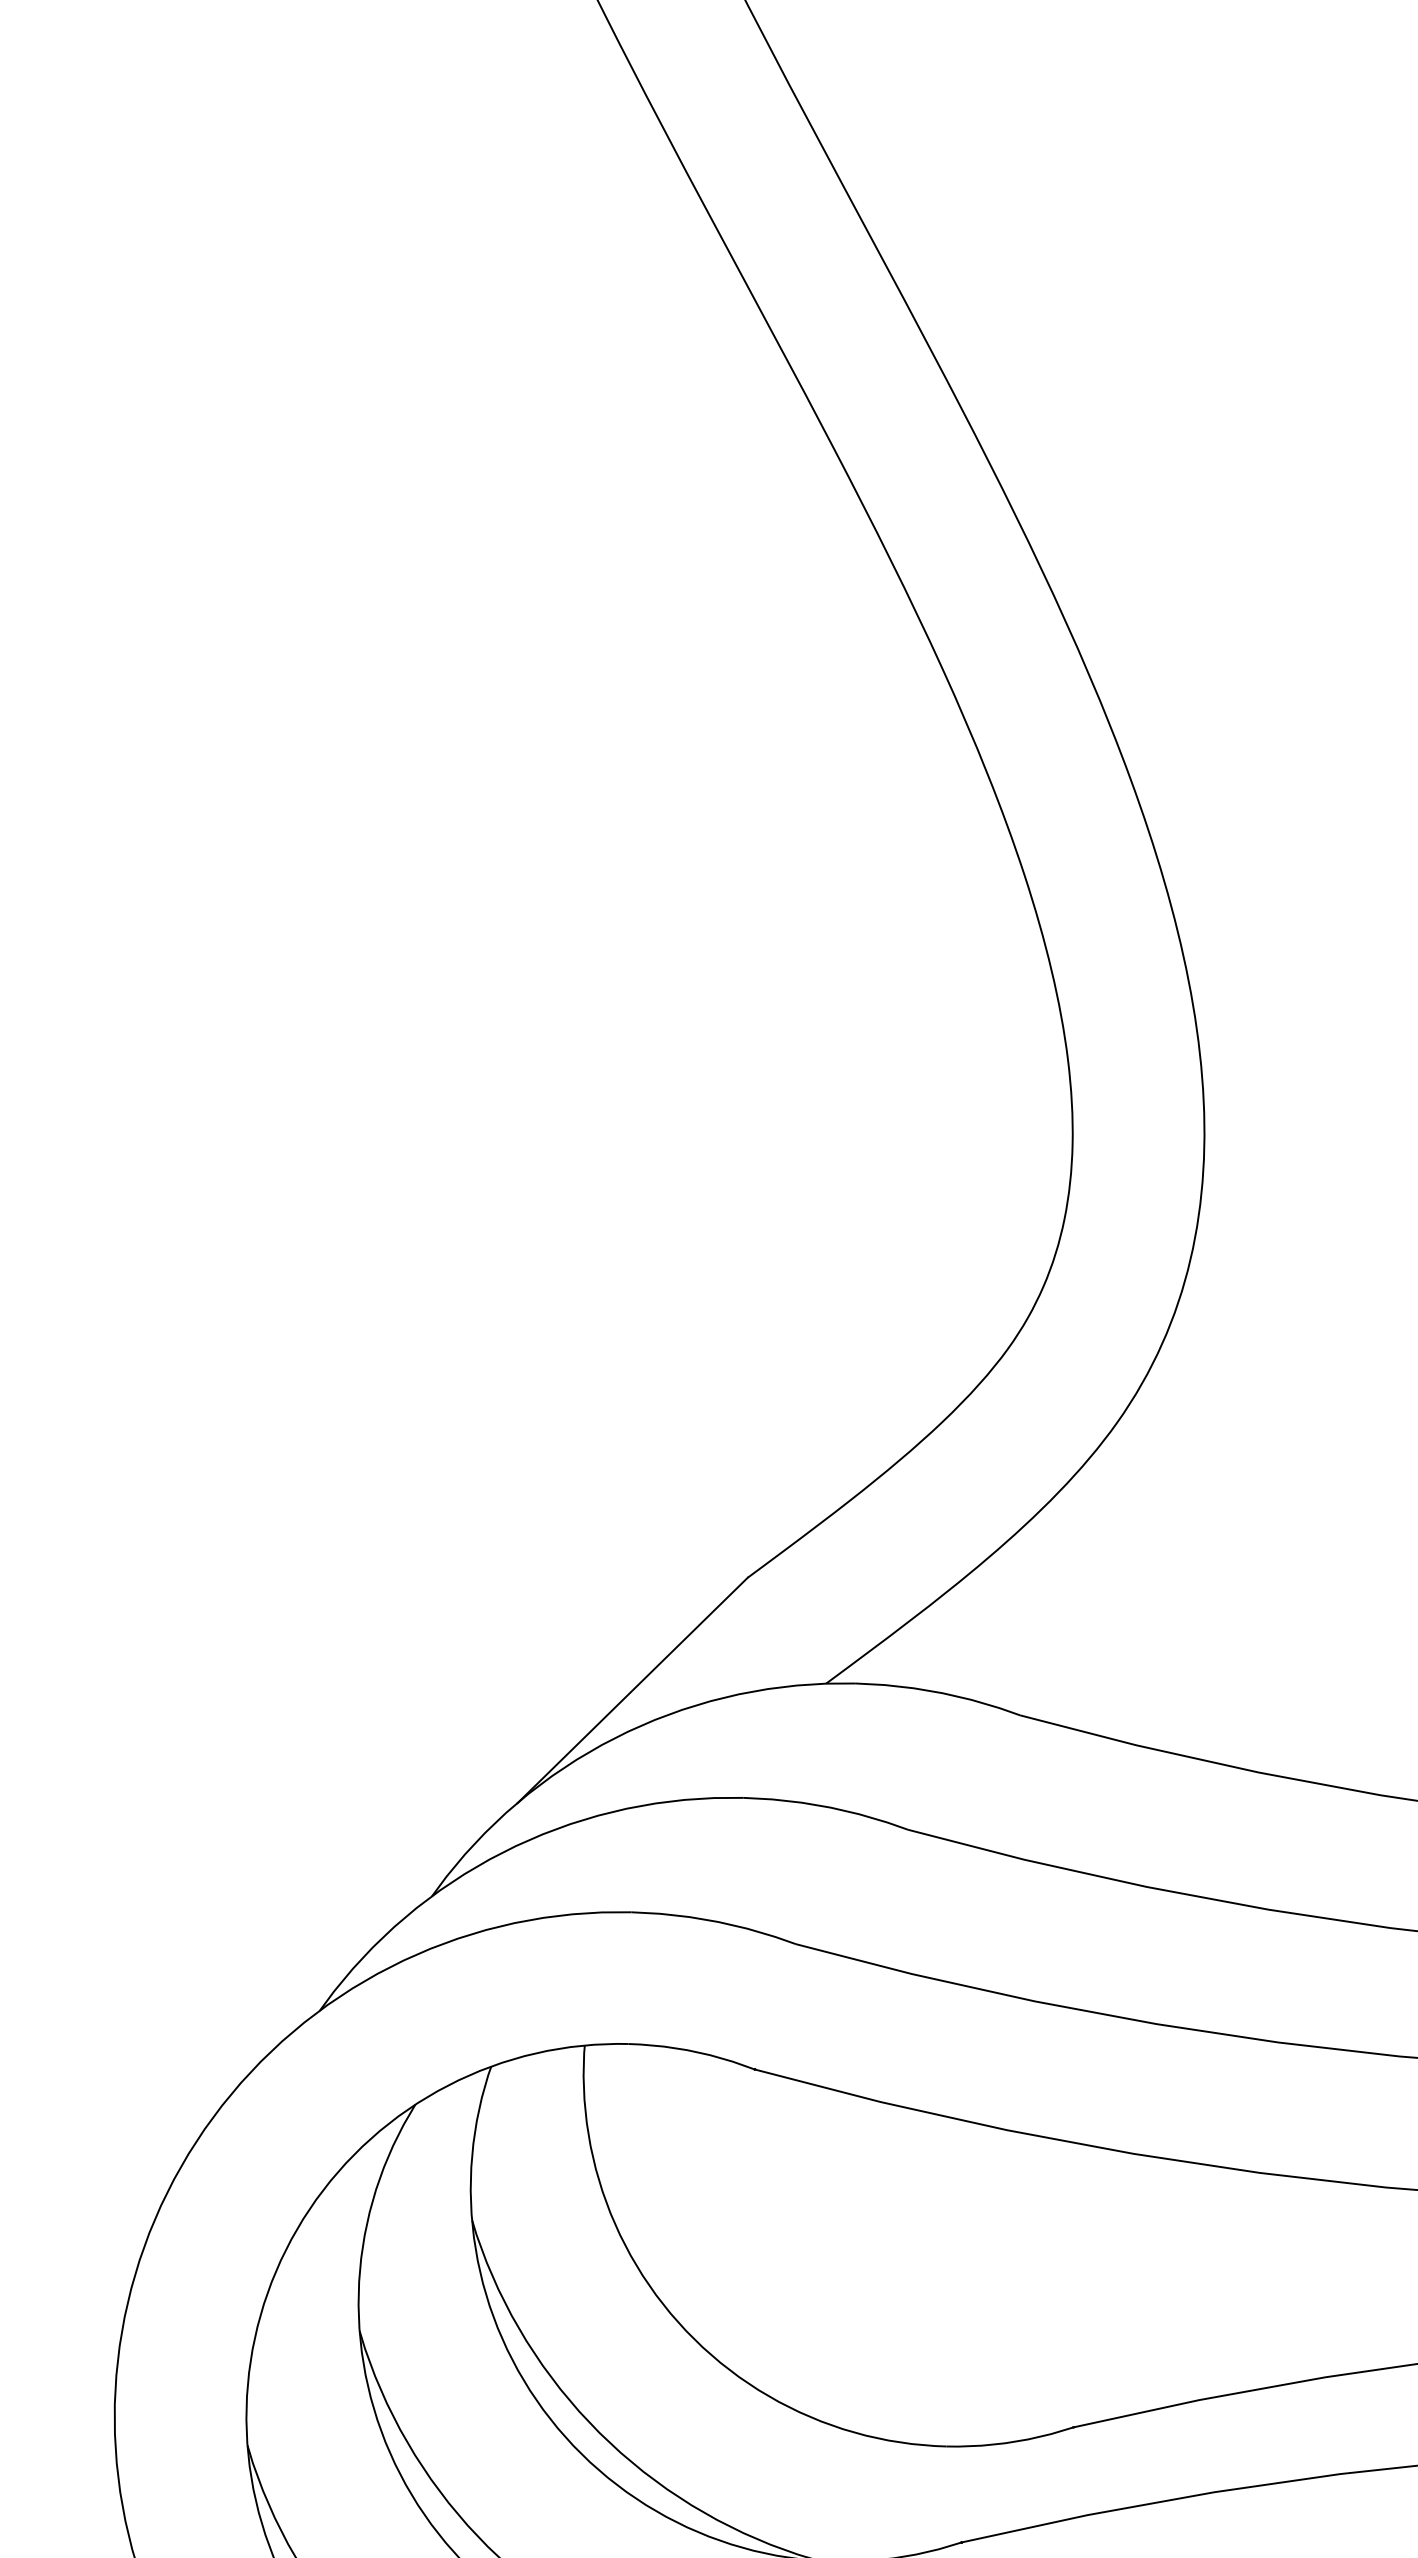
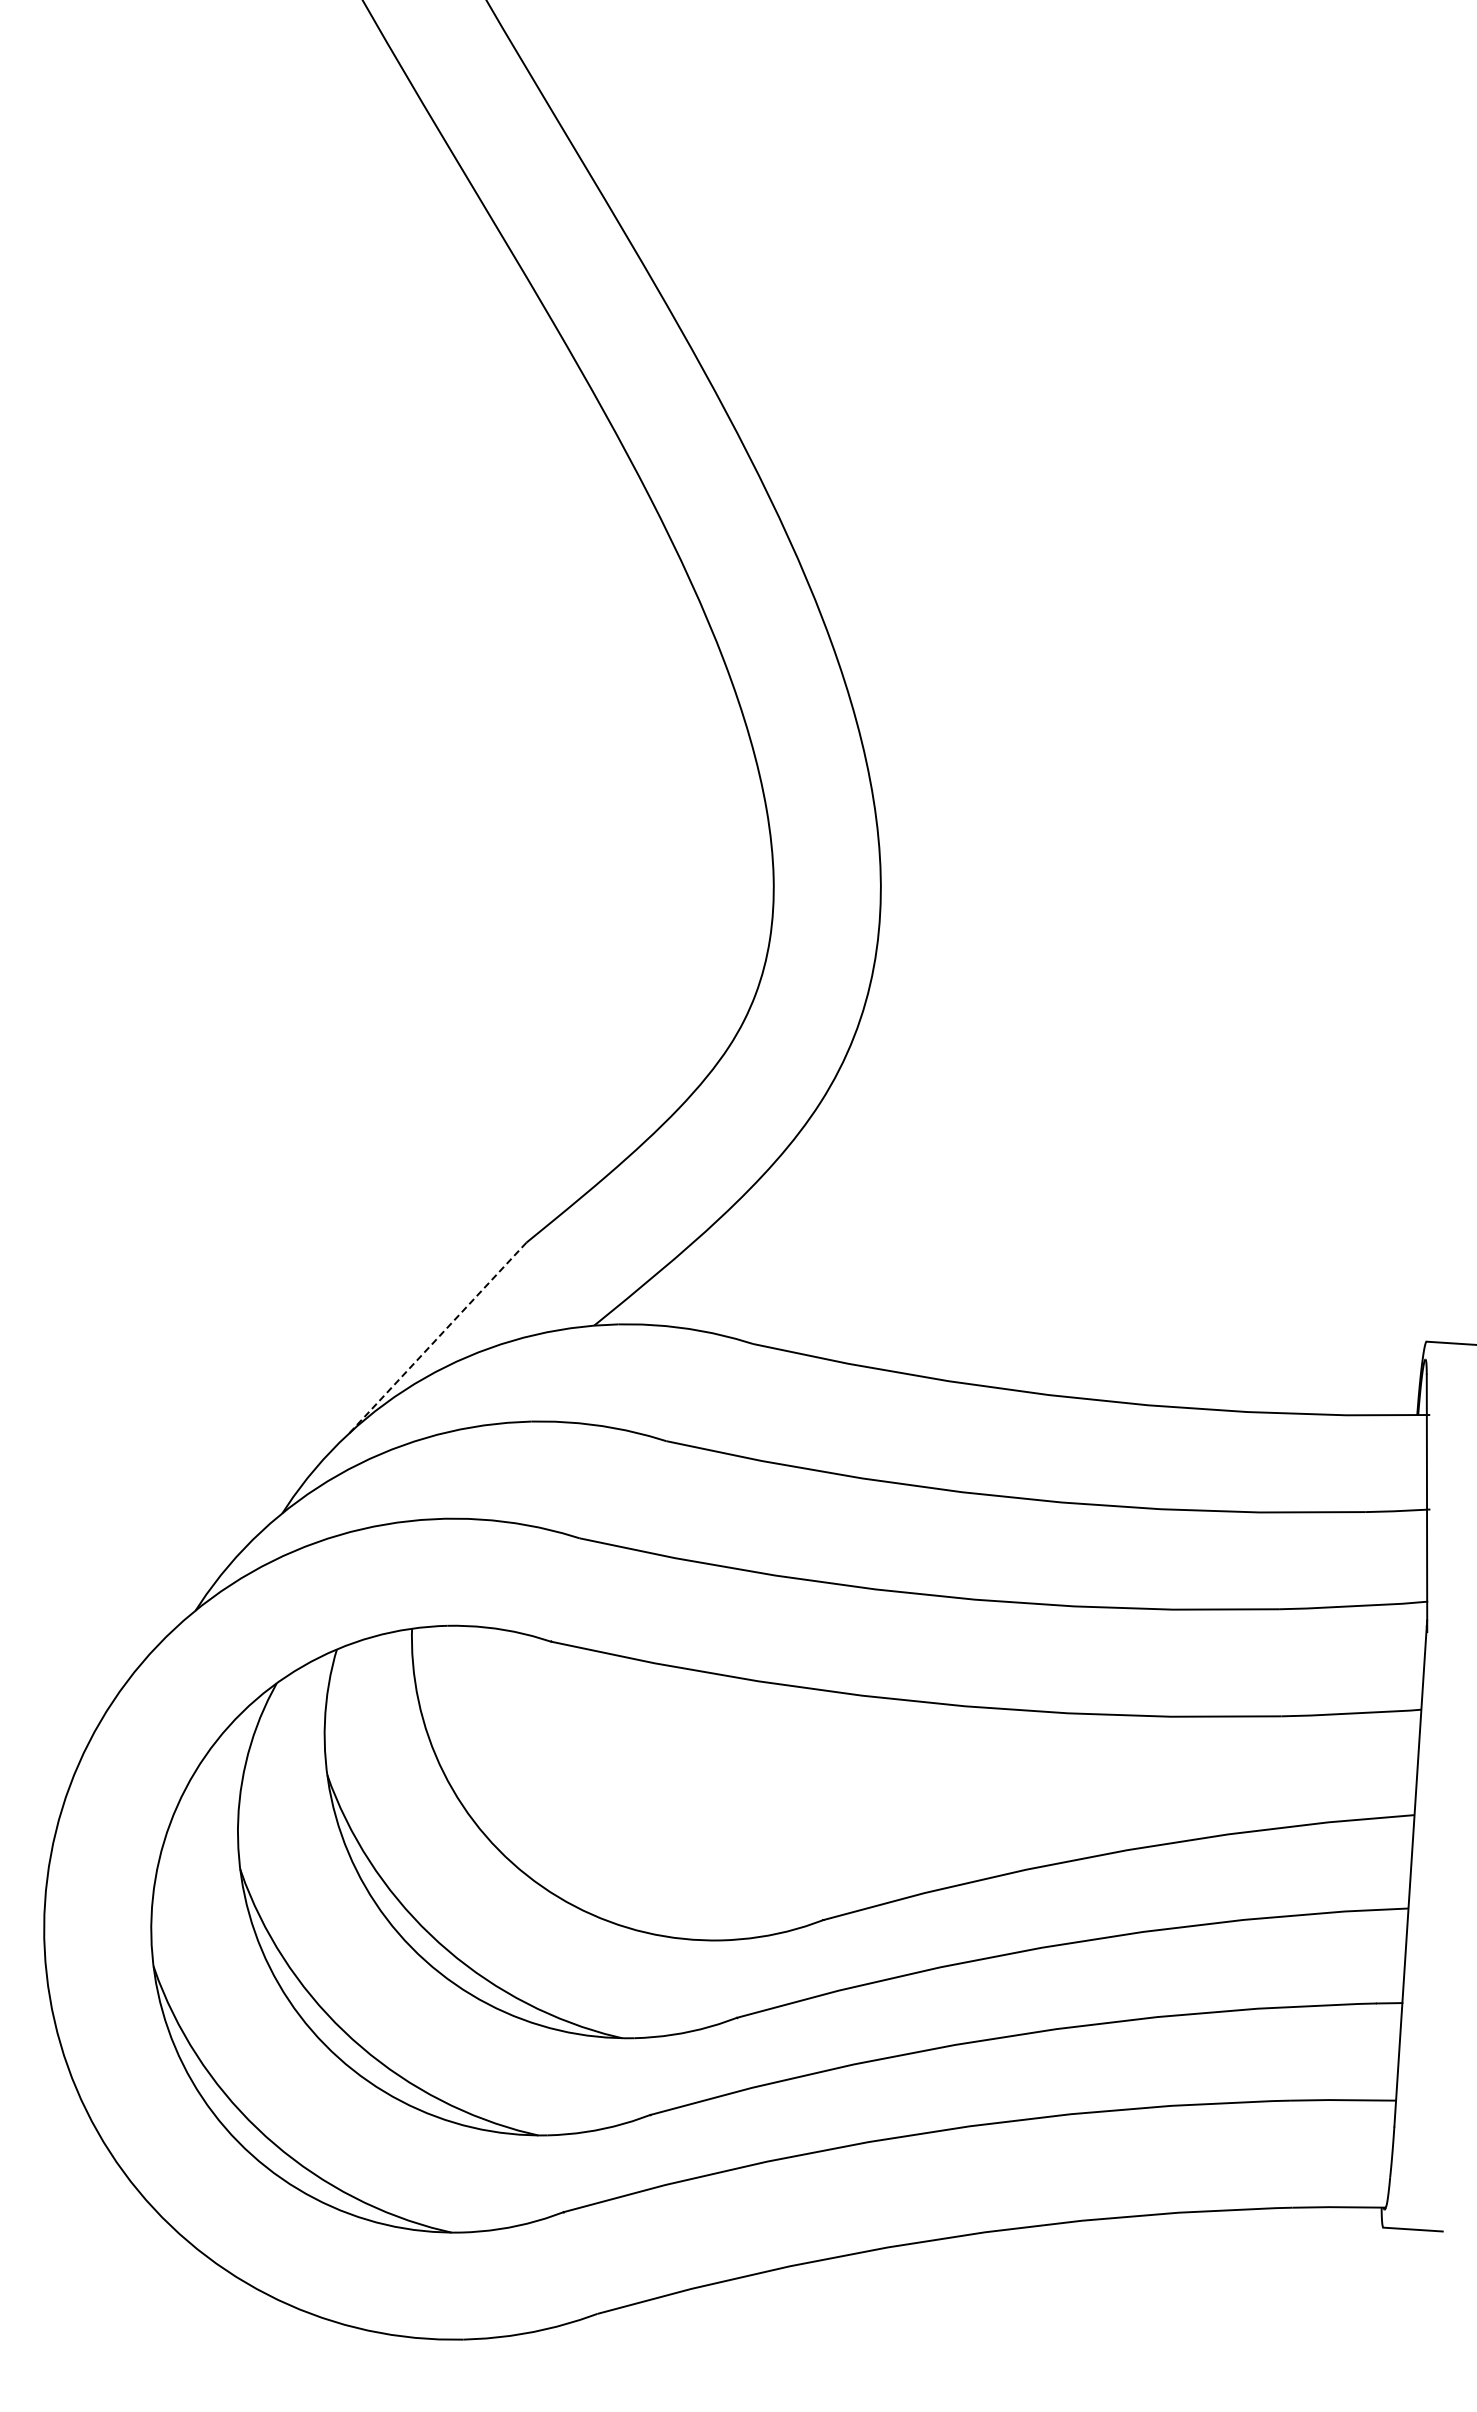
line: (632, 1690) -> (437, 1338), solid -> dashed

